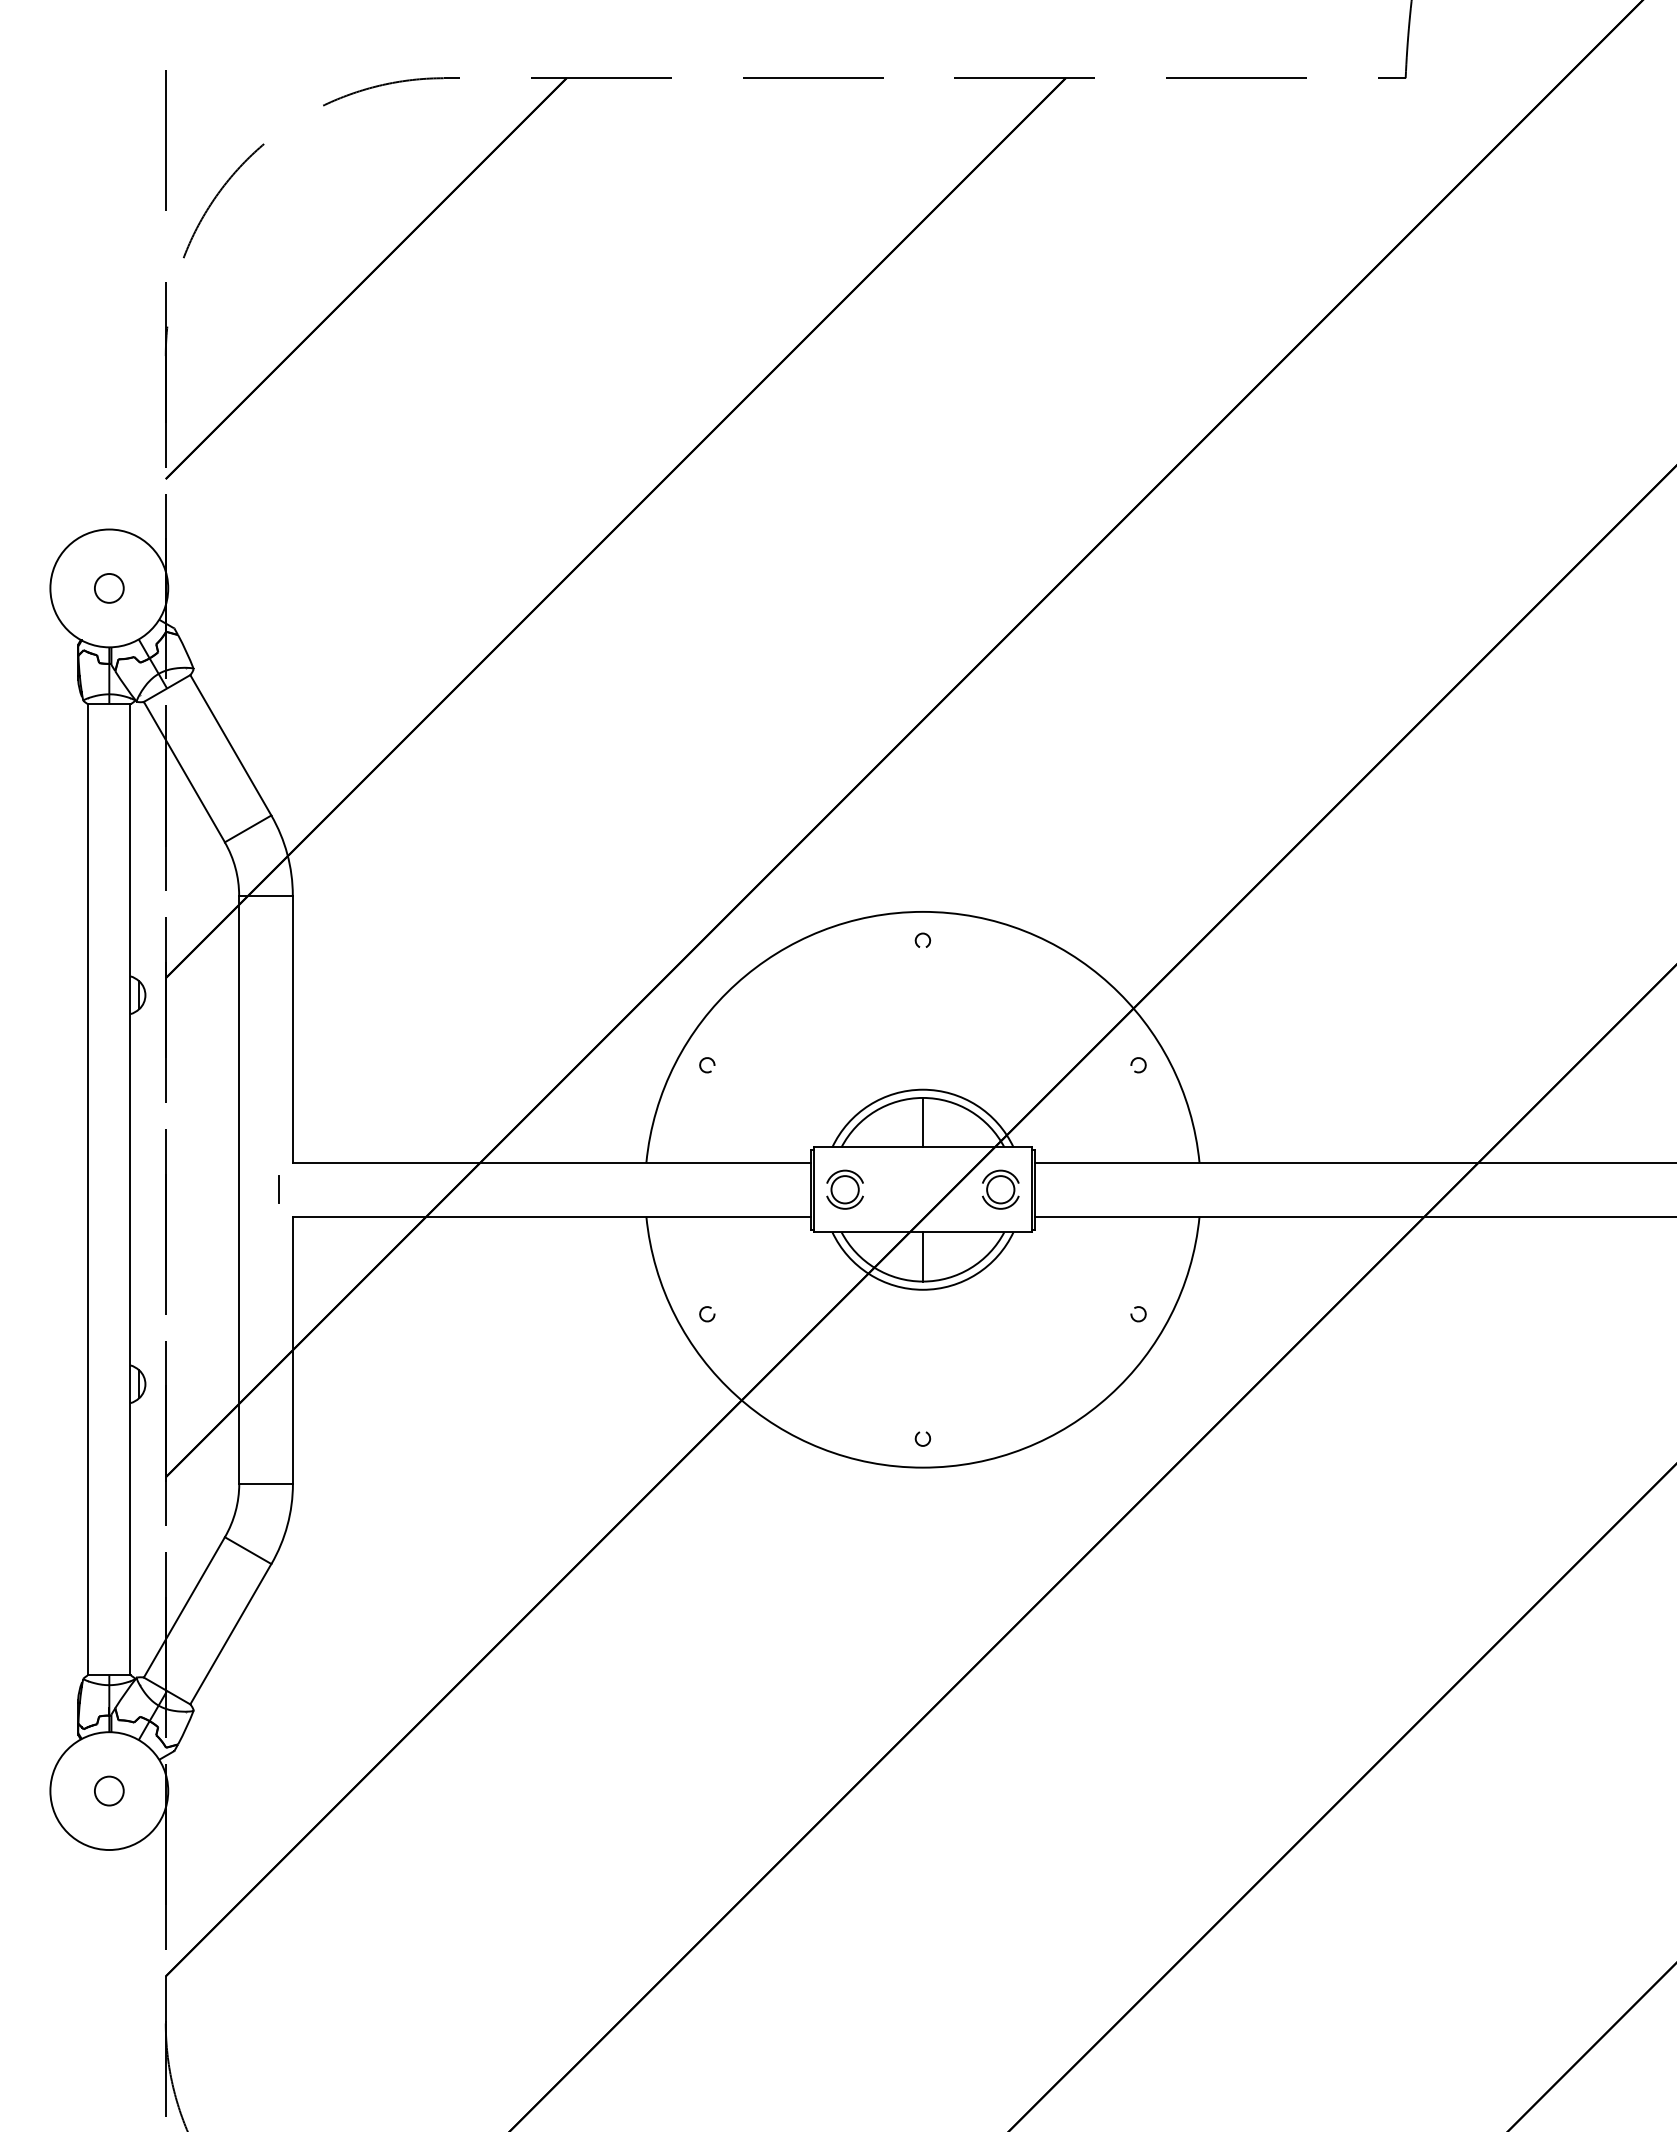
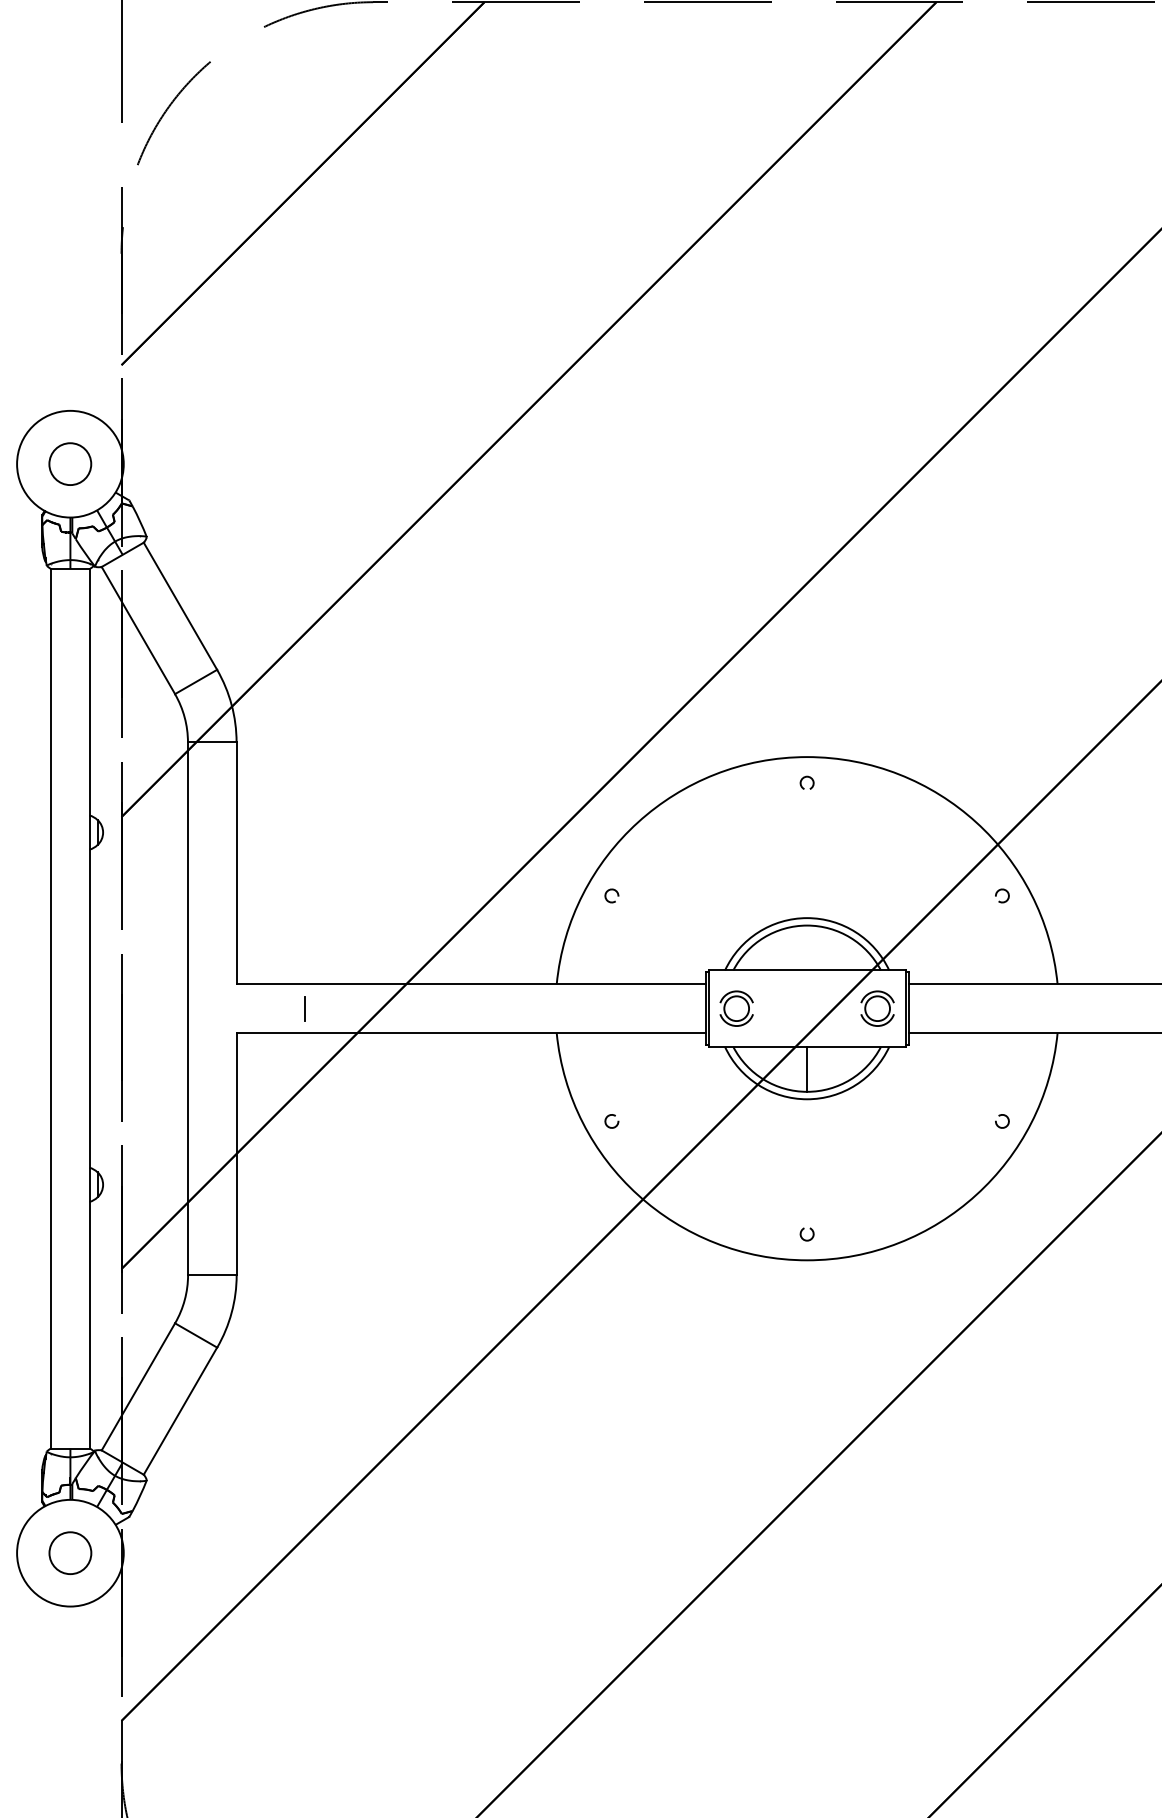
circle: (109, 588) -> (70, 464), size x1.6
line: (922, 1122) -> (806, 947), removed
line: (278, 1189) -> (304, 1008), moved
circle: (108, 1790) -> (69, 1552), size x1.6

